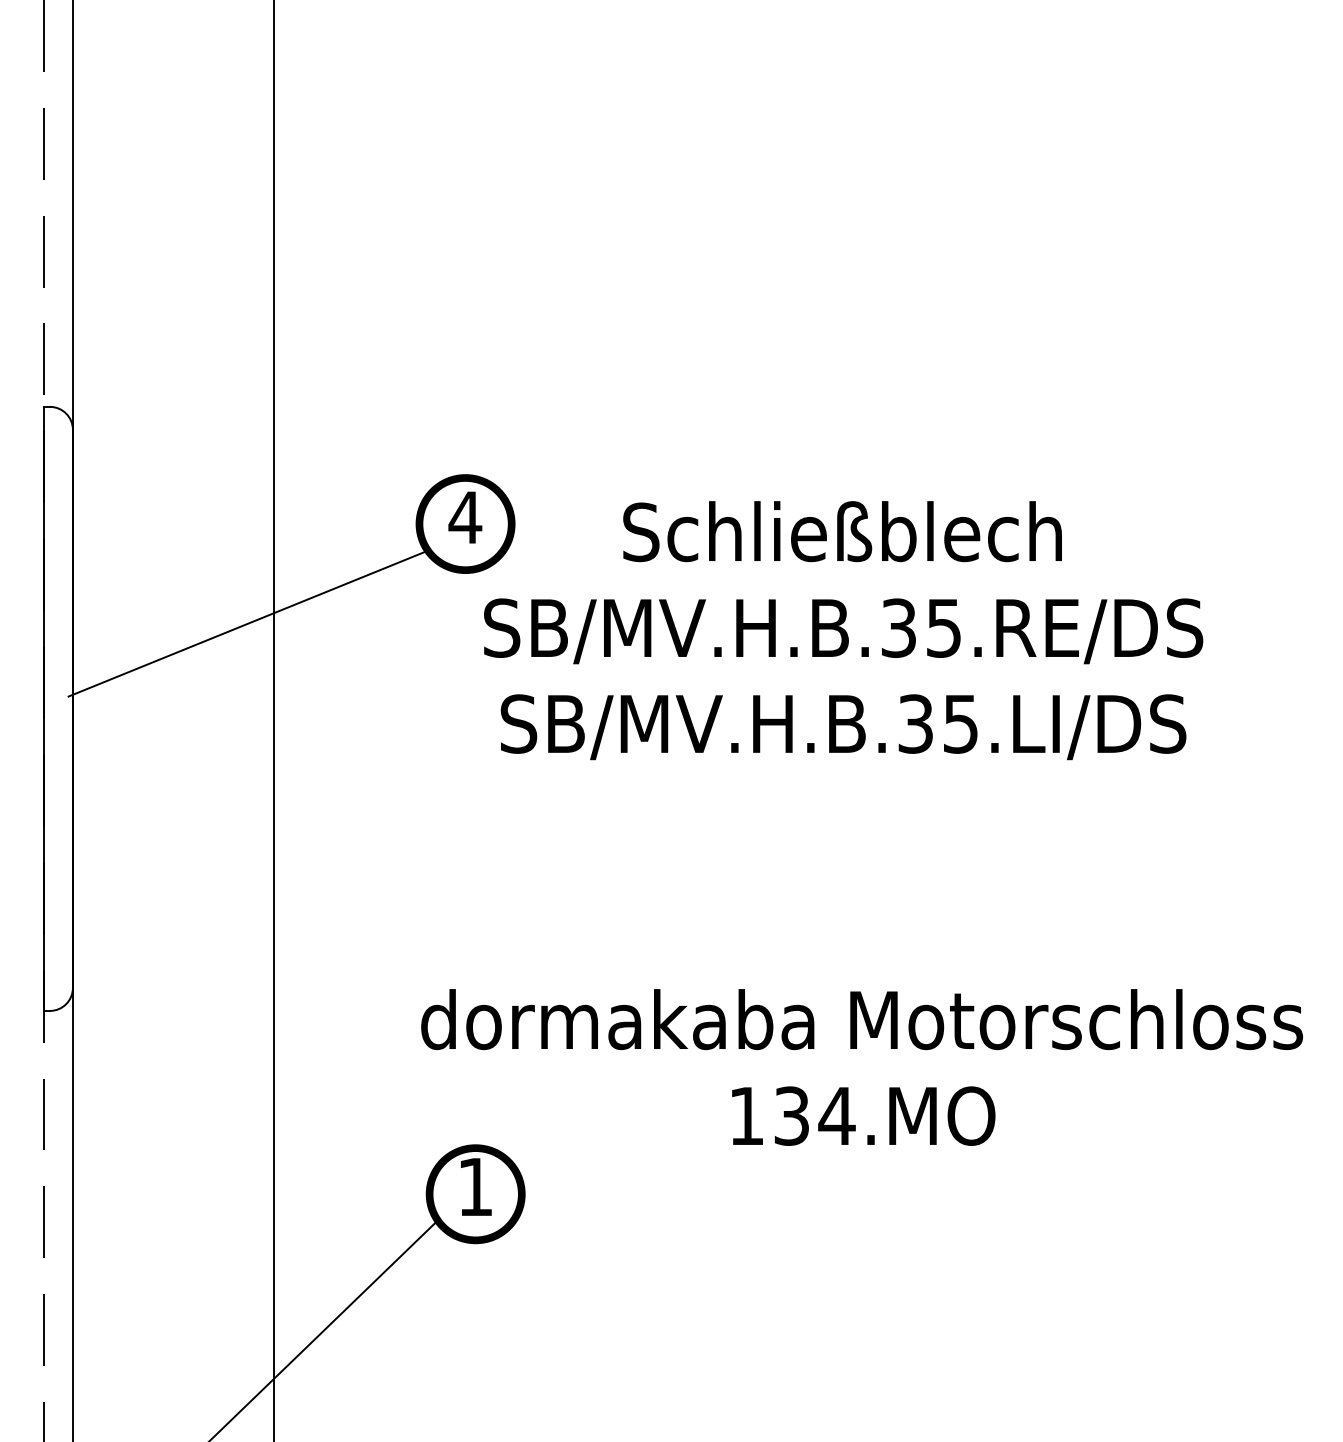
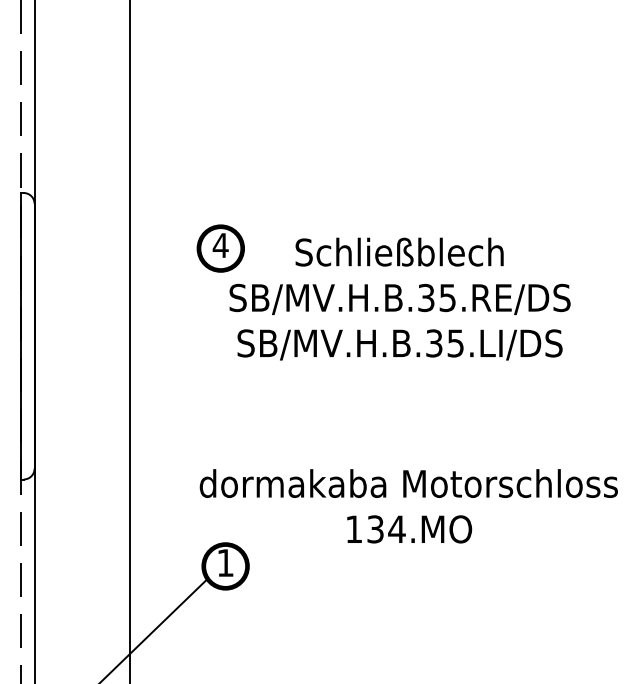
line: (245, 622) -> (116, 295), removed

